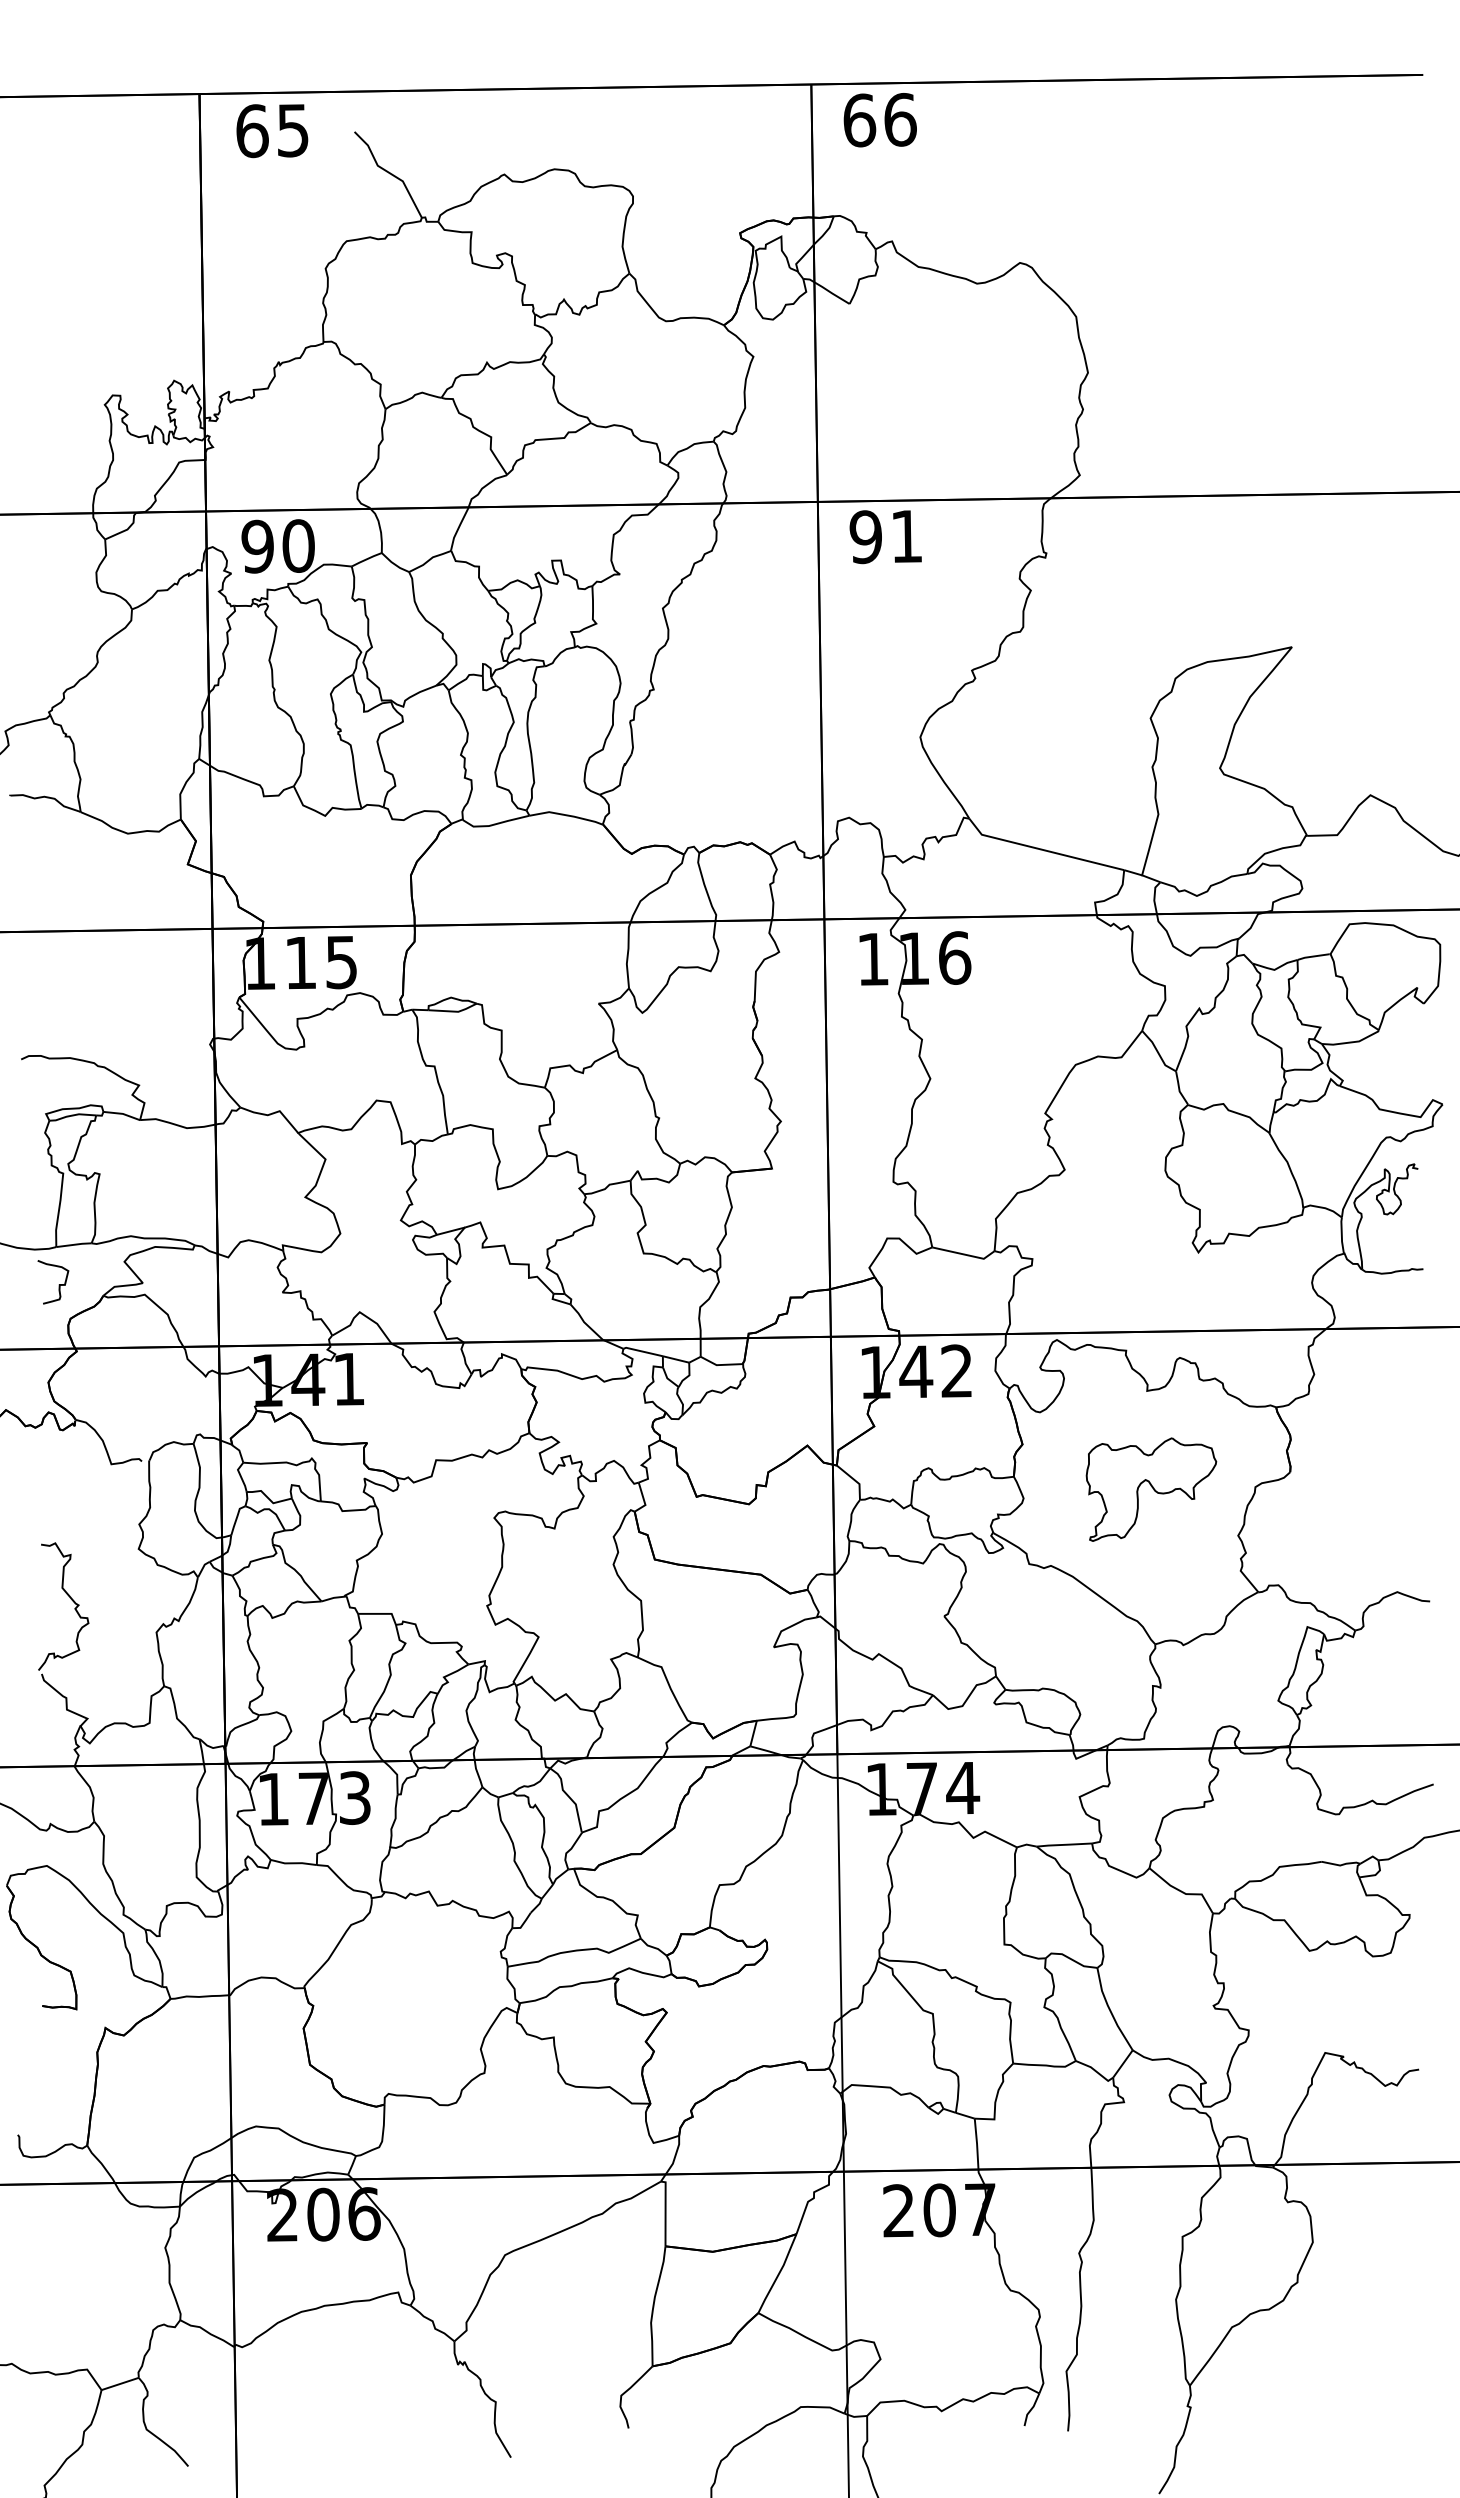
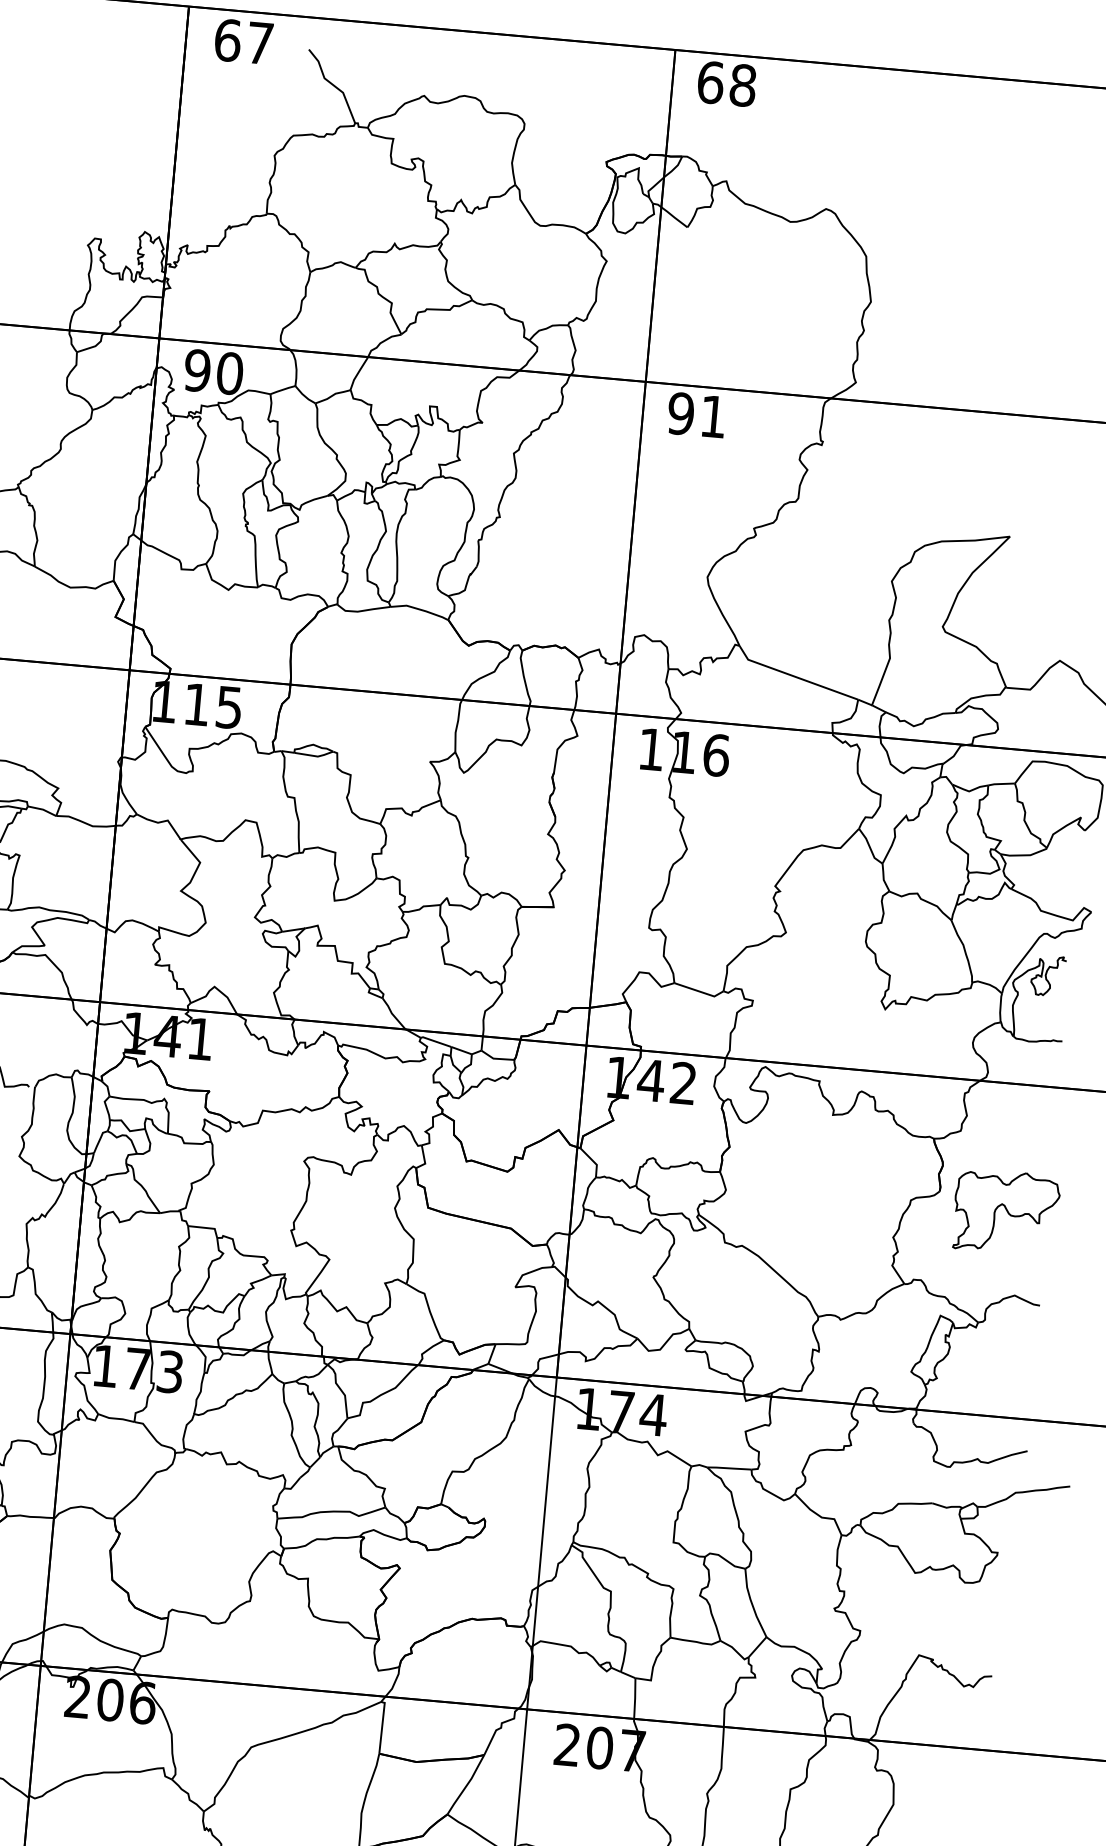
text: (900, 119) -> (743, 85), 66 -> 68
text: (292, 130) -> (259, 43), 65 -> 67
part: (1151, 1489) -> (1006, 1212), moved

